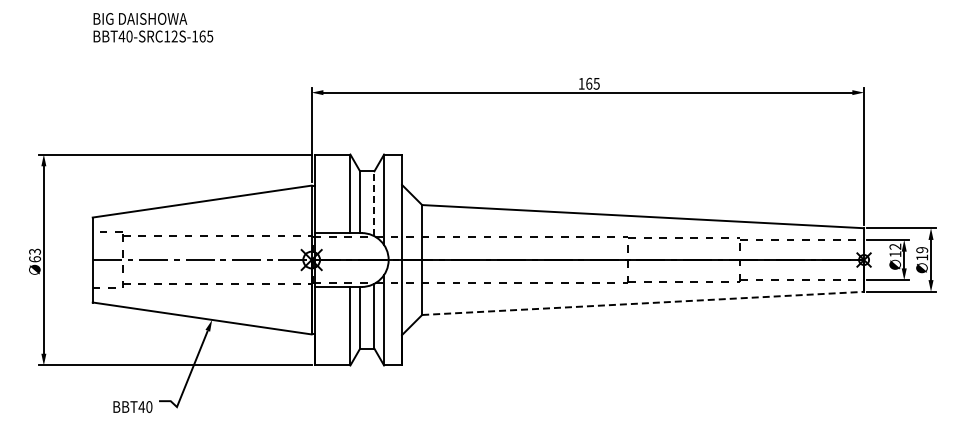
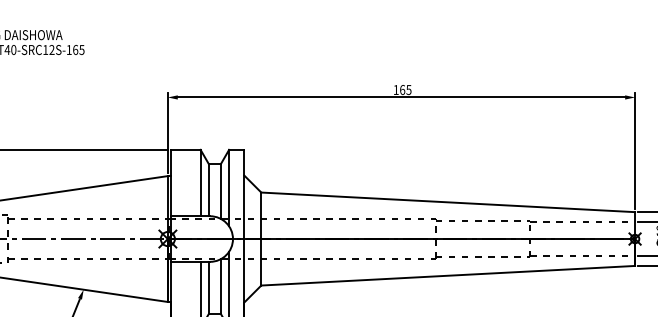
line: (374, 203) -> (220, 191), dashed -> solid
line: (643, 303) -> (448, 275), dashed -> solid

